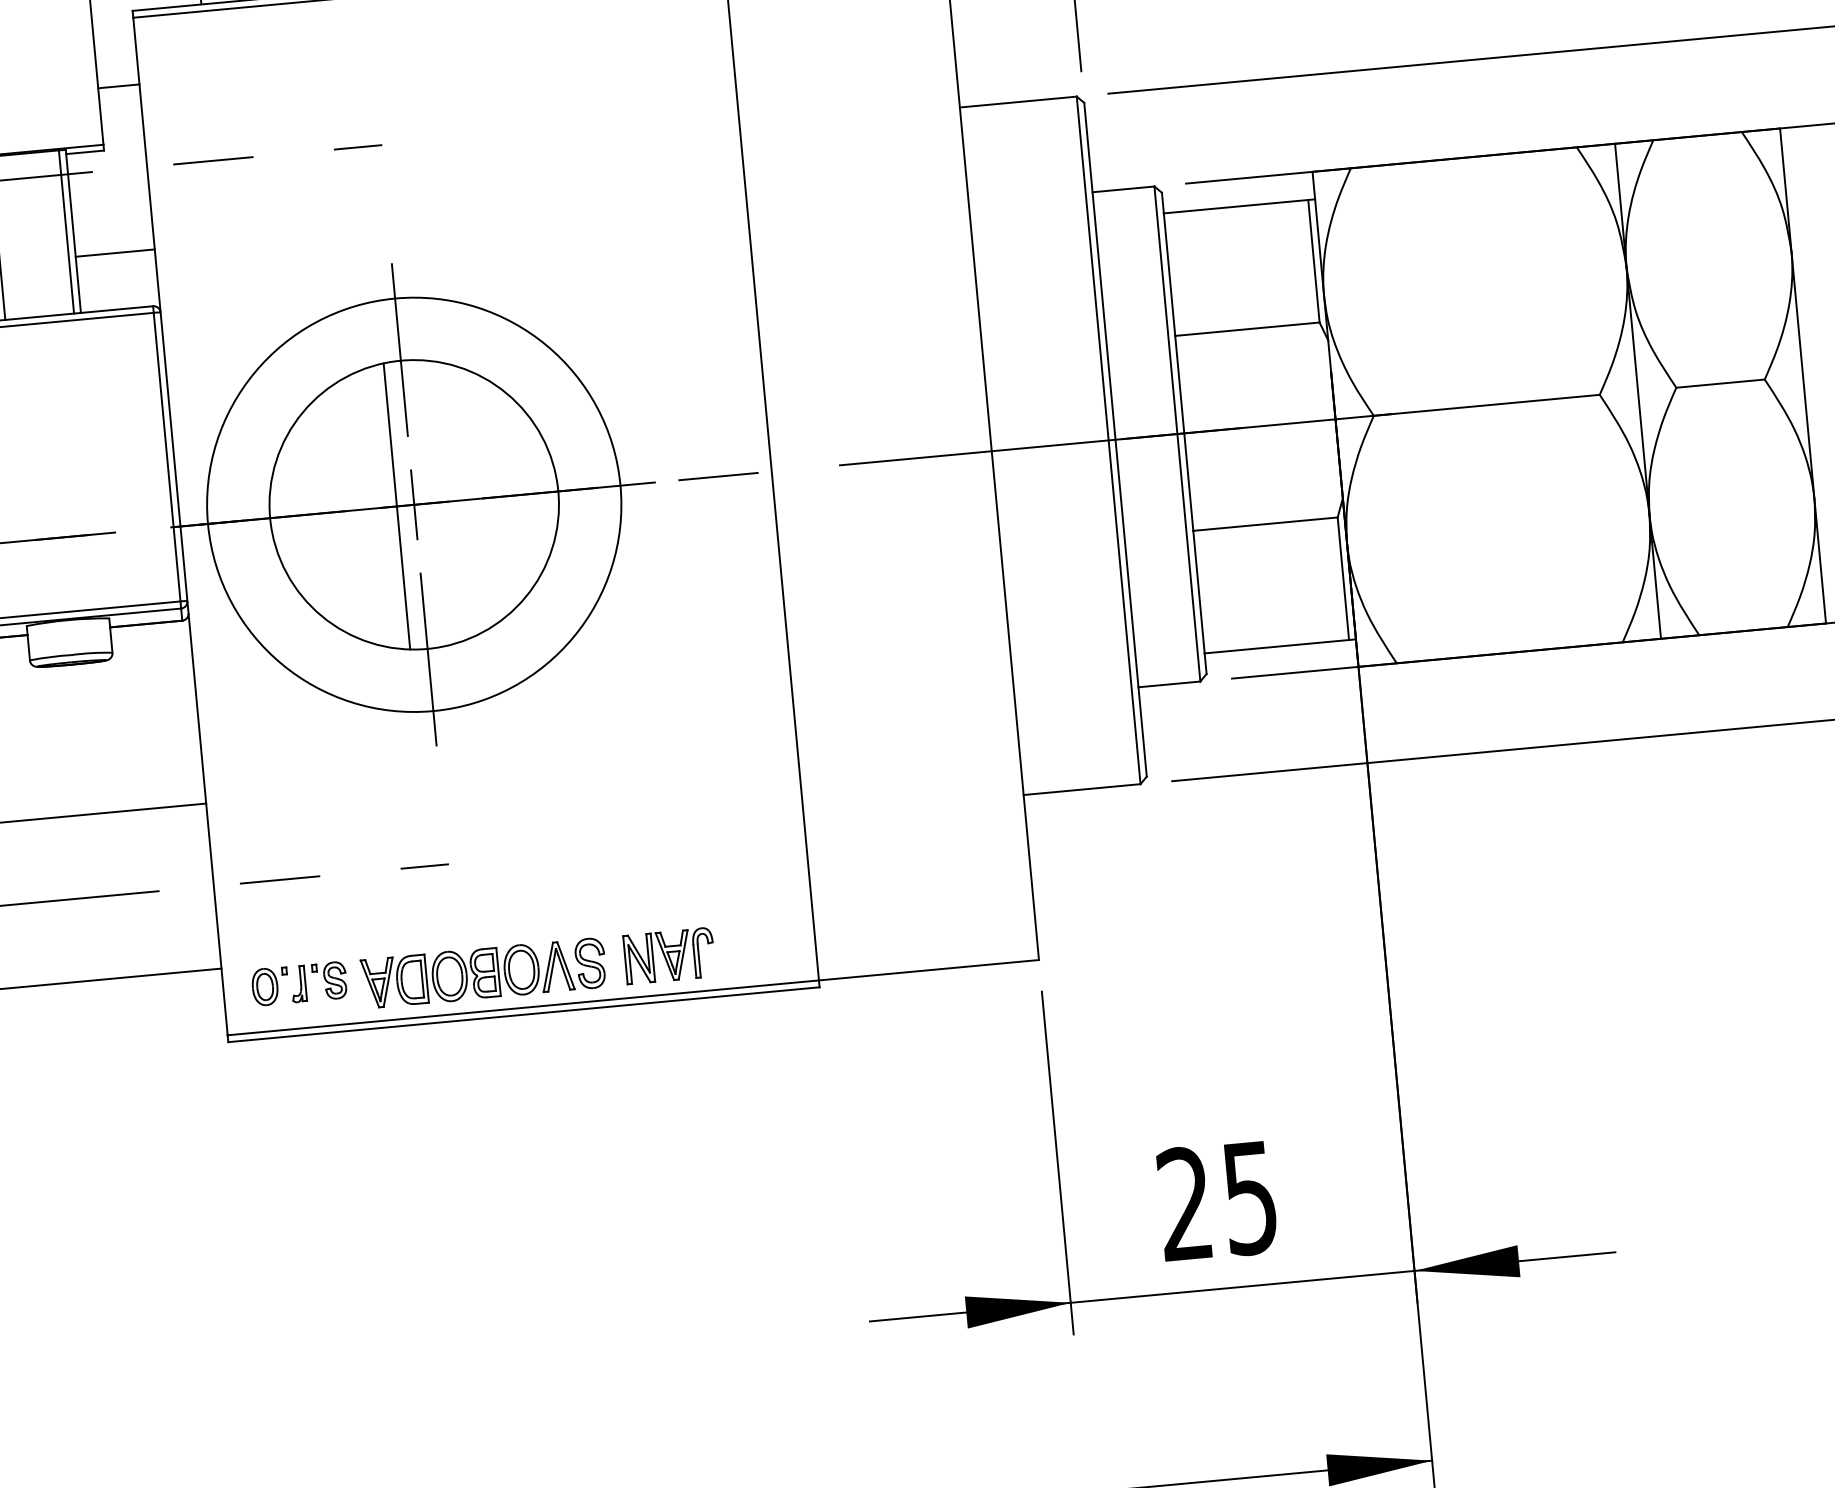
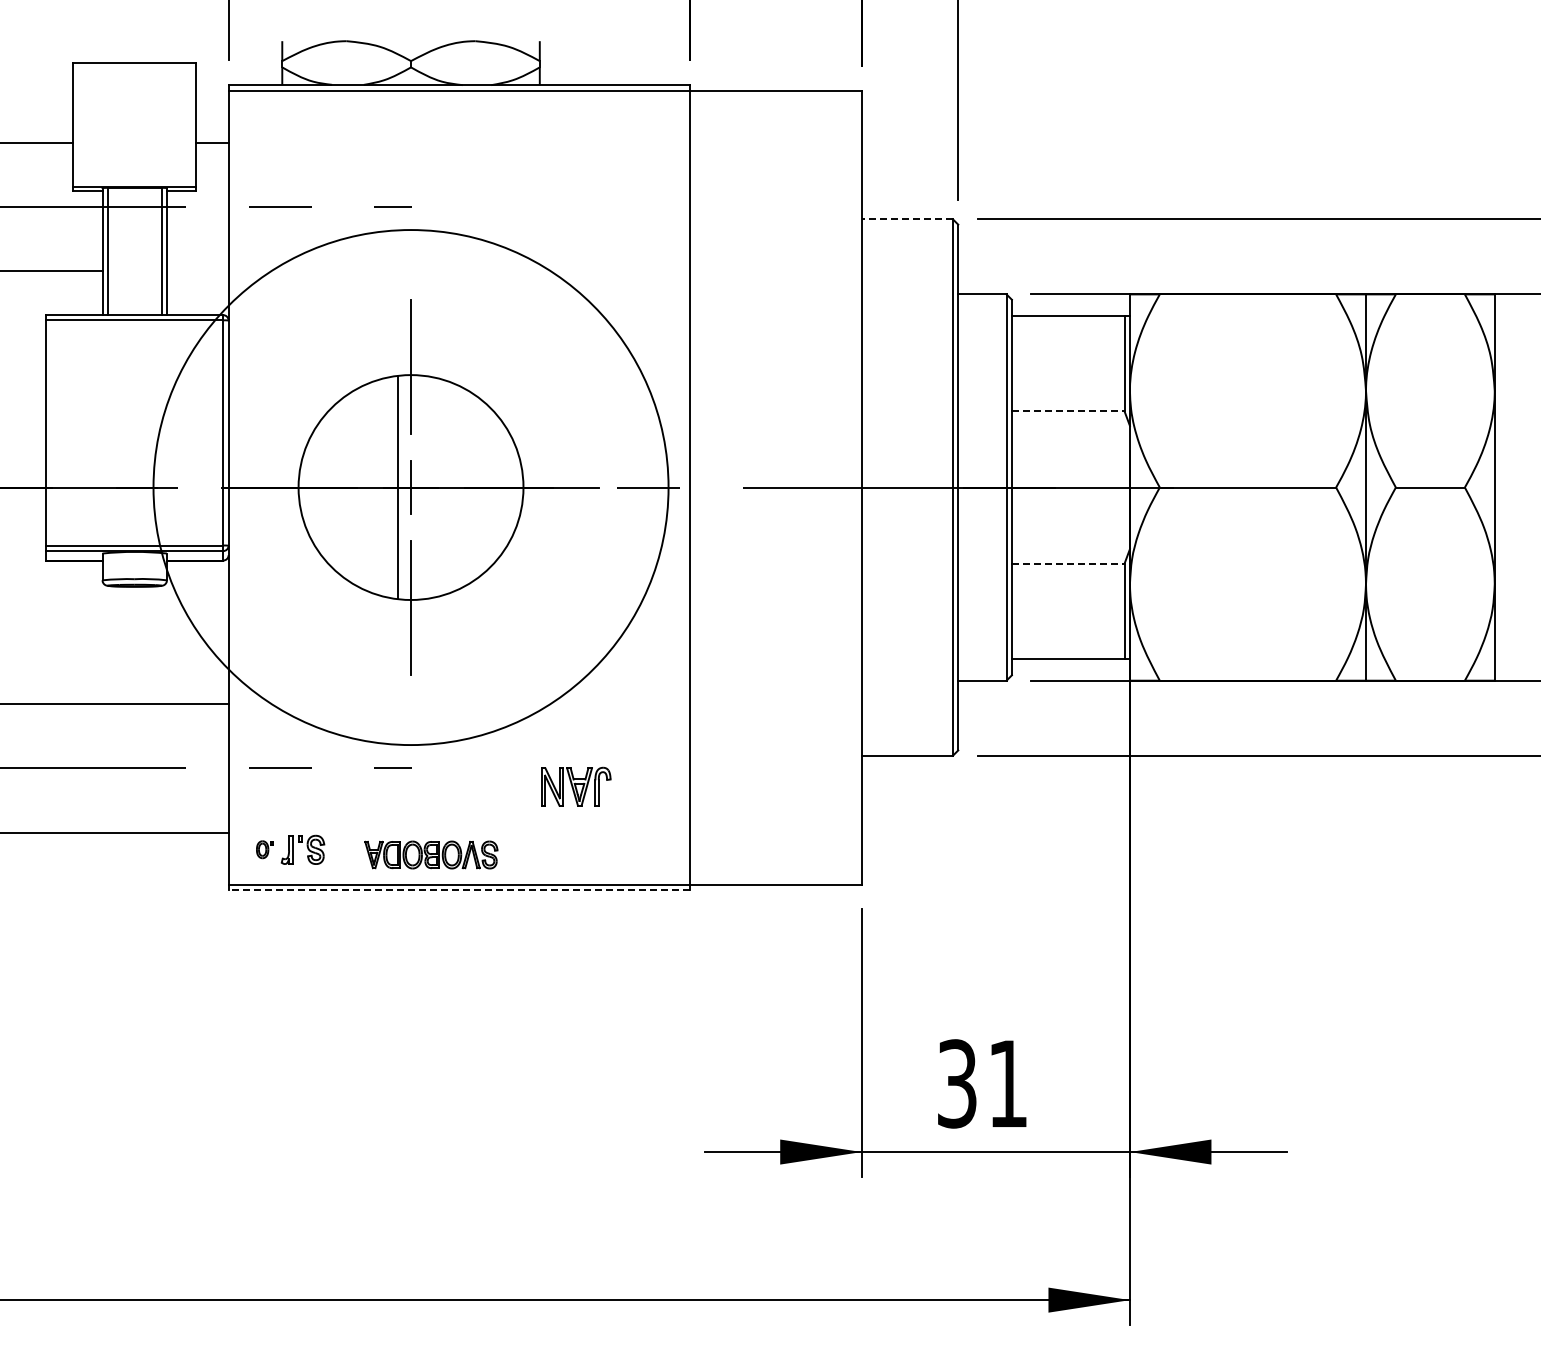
line: (1018, 102) -> (907, 219), solid -> dashed
line: (114, 253) -> (197, 271), removed
line: (1247, 329) -> (1068, 411), solid -> dashed
circle: (413, 504) -> (410, 487), size x1.6
line: (1265, 524) -> (1068, 563), solid -> dashed
part: (669, 955) -> (576, 786), moved
part: (484, 972) -> (431, 854), size x0.7
part: (269, 986) -> (264, 849), size x0.6
line: (524, 1014) -> (459, 889), solid -> dashed
text: (1216, 1200) -> (981, 1083), 25 -> 31

